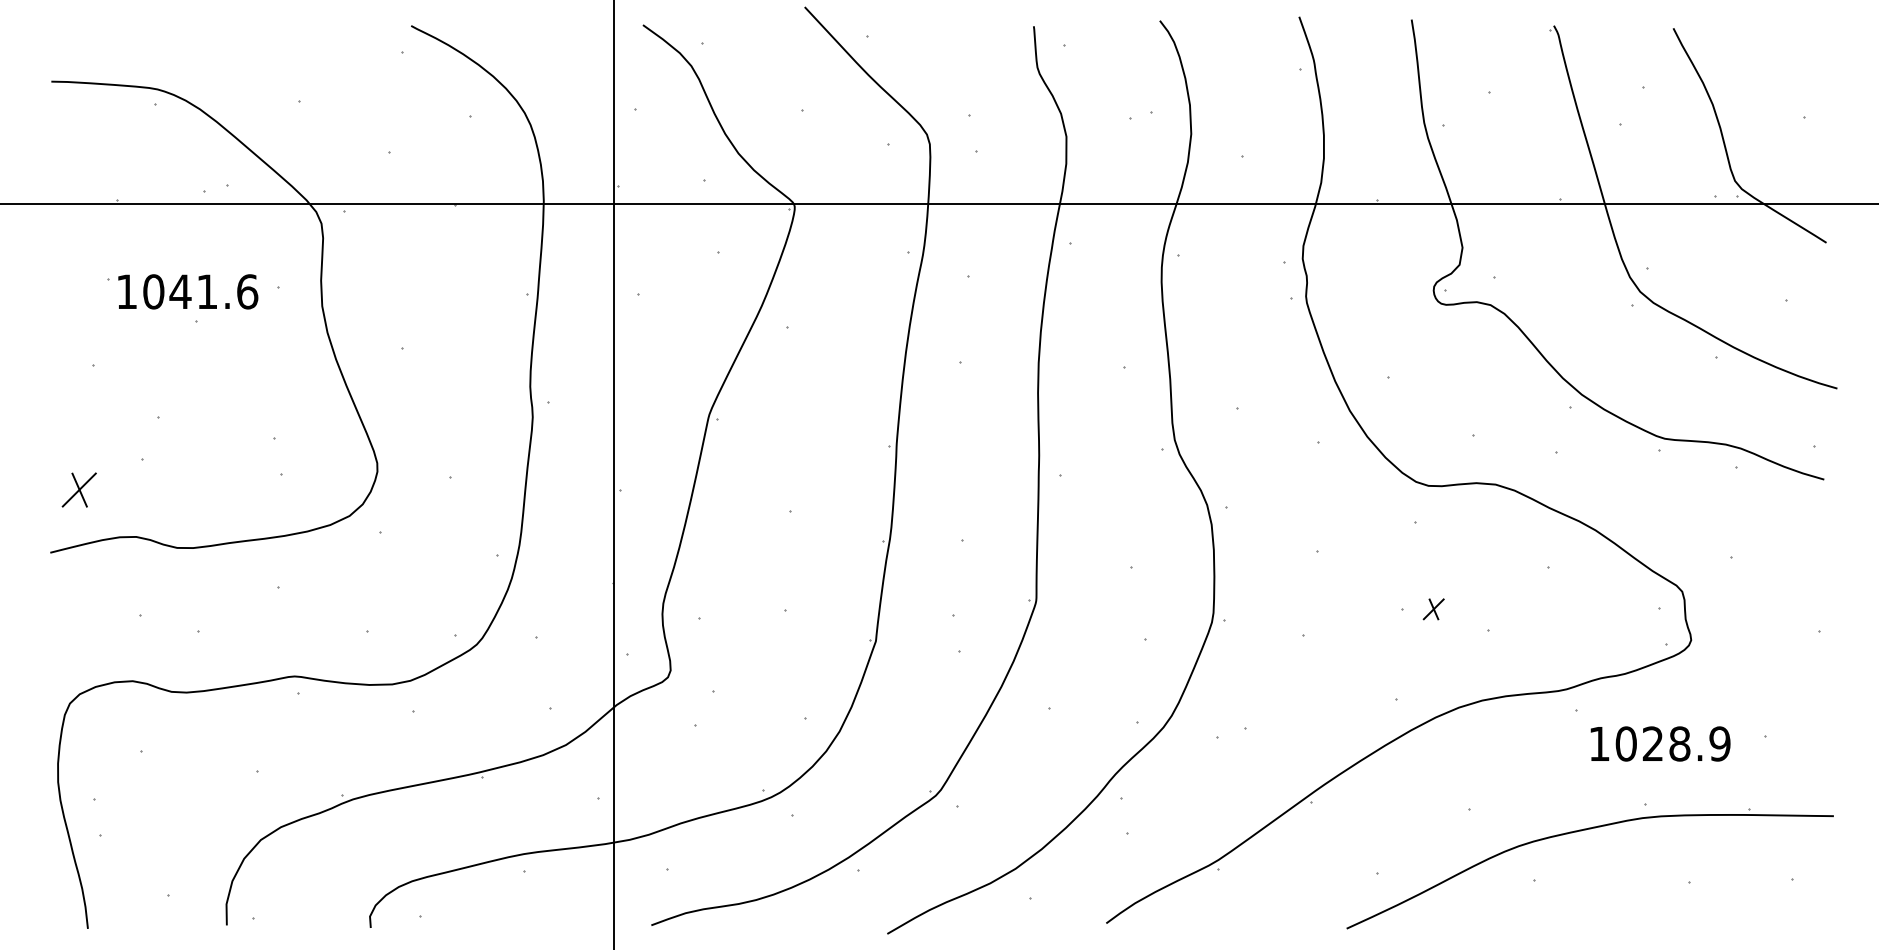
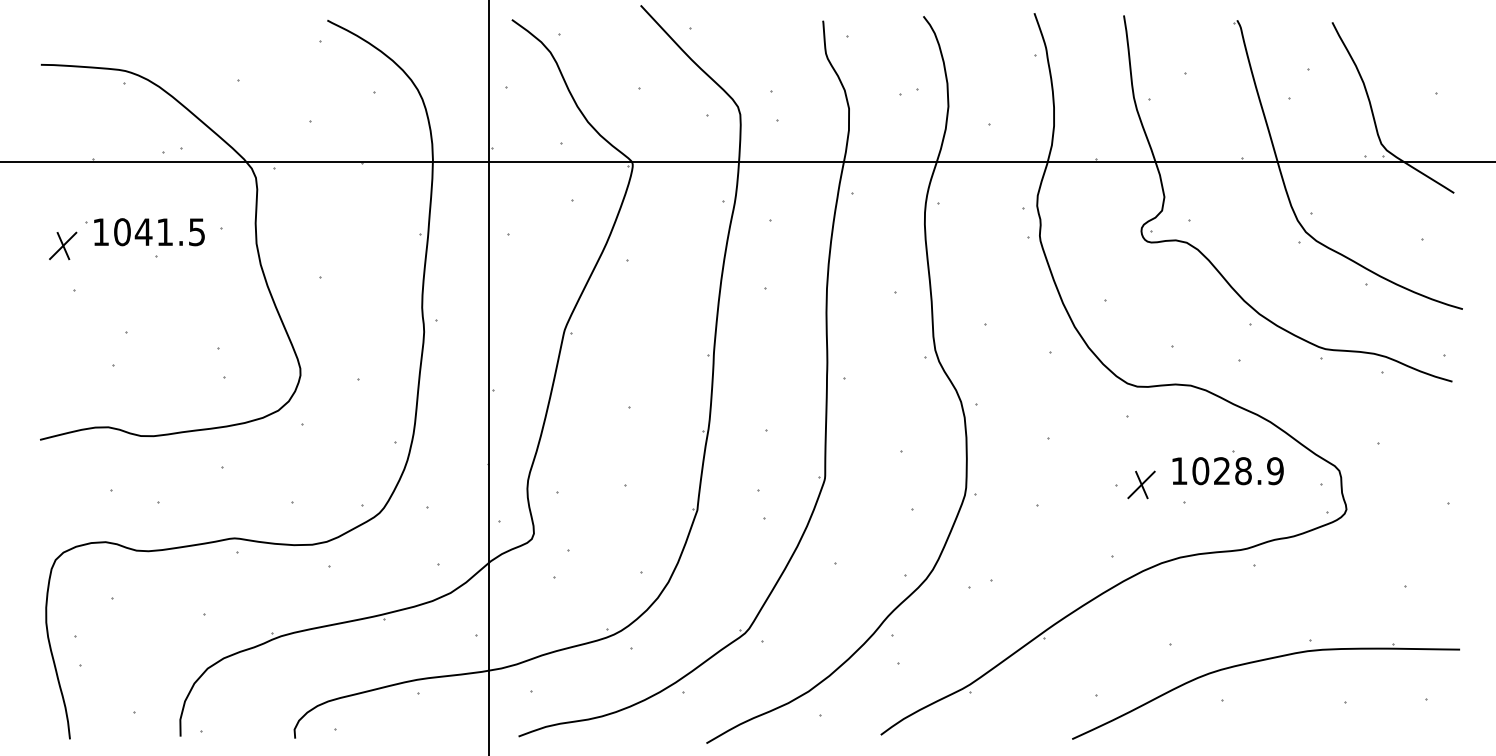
text: (246, 292) -> (196, 232), 1041.6 -> 1041.5
part: (79, 489) -> (63, 245), moved
part: (1433, 608) -> (1141, 484), size x1.67
text: (1659, 744) -> (1227, 471), moved

